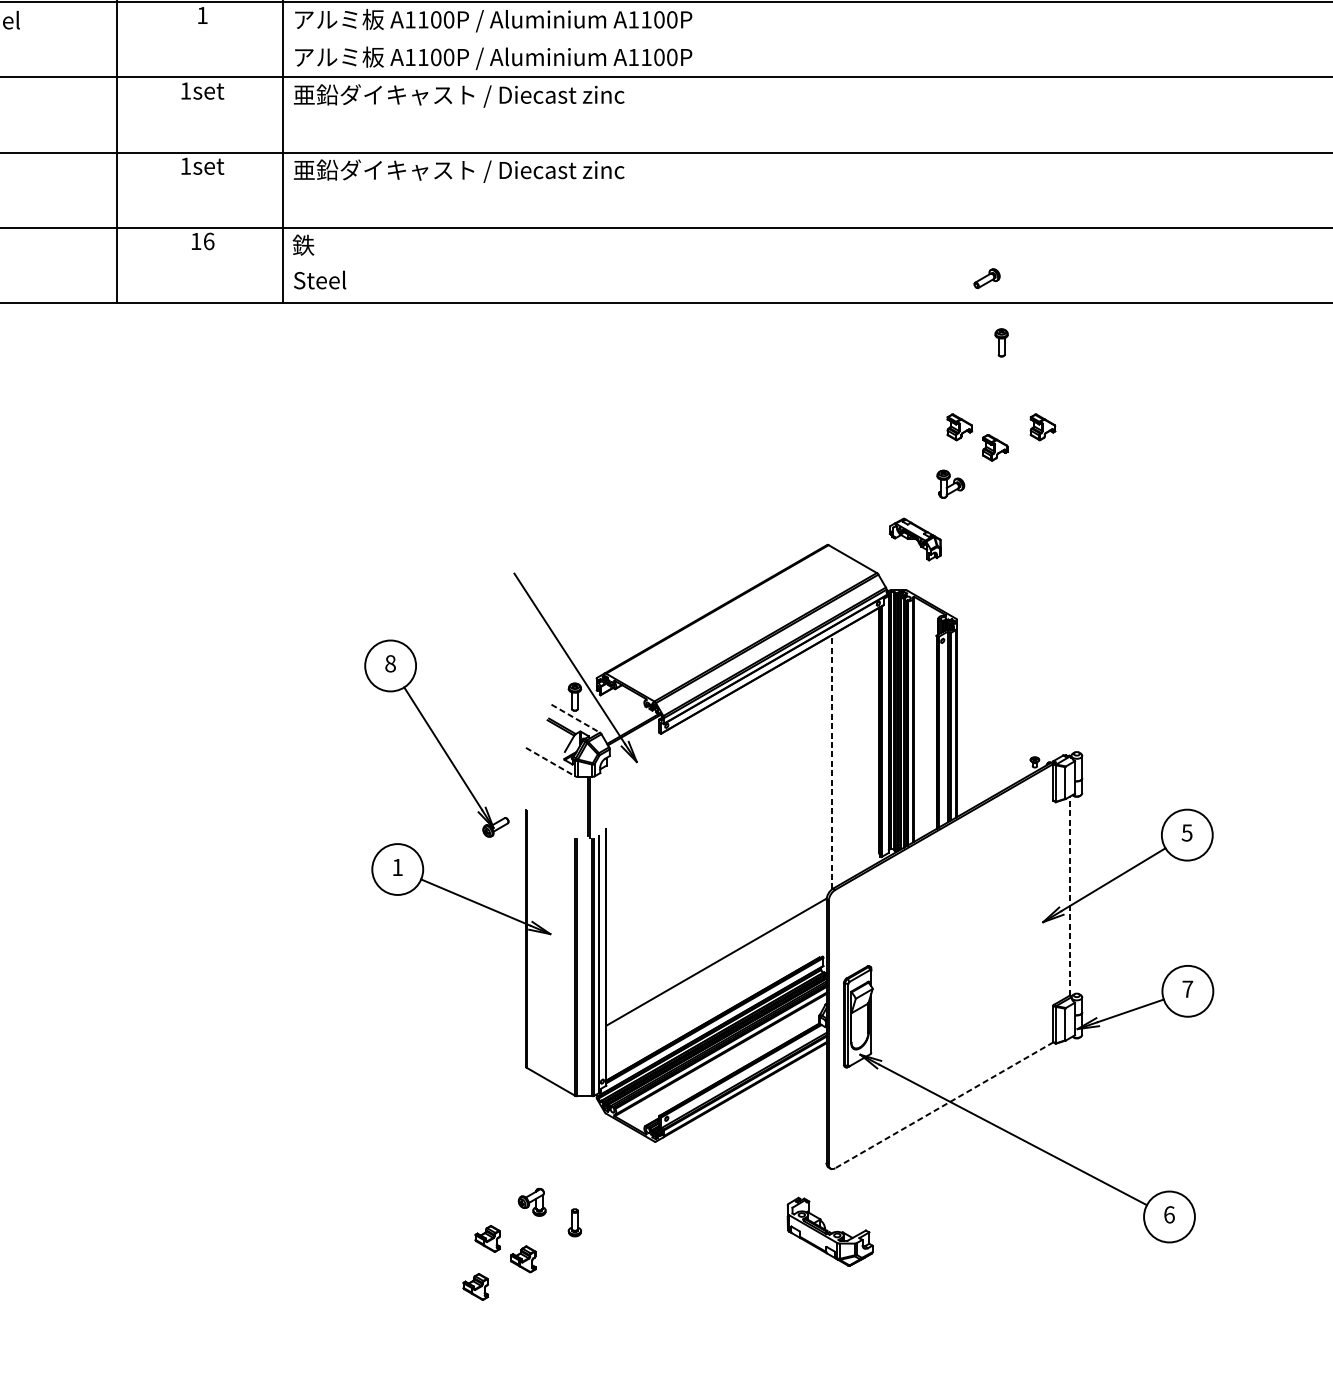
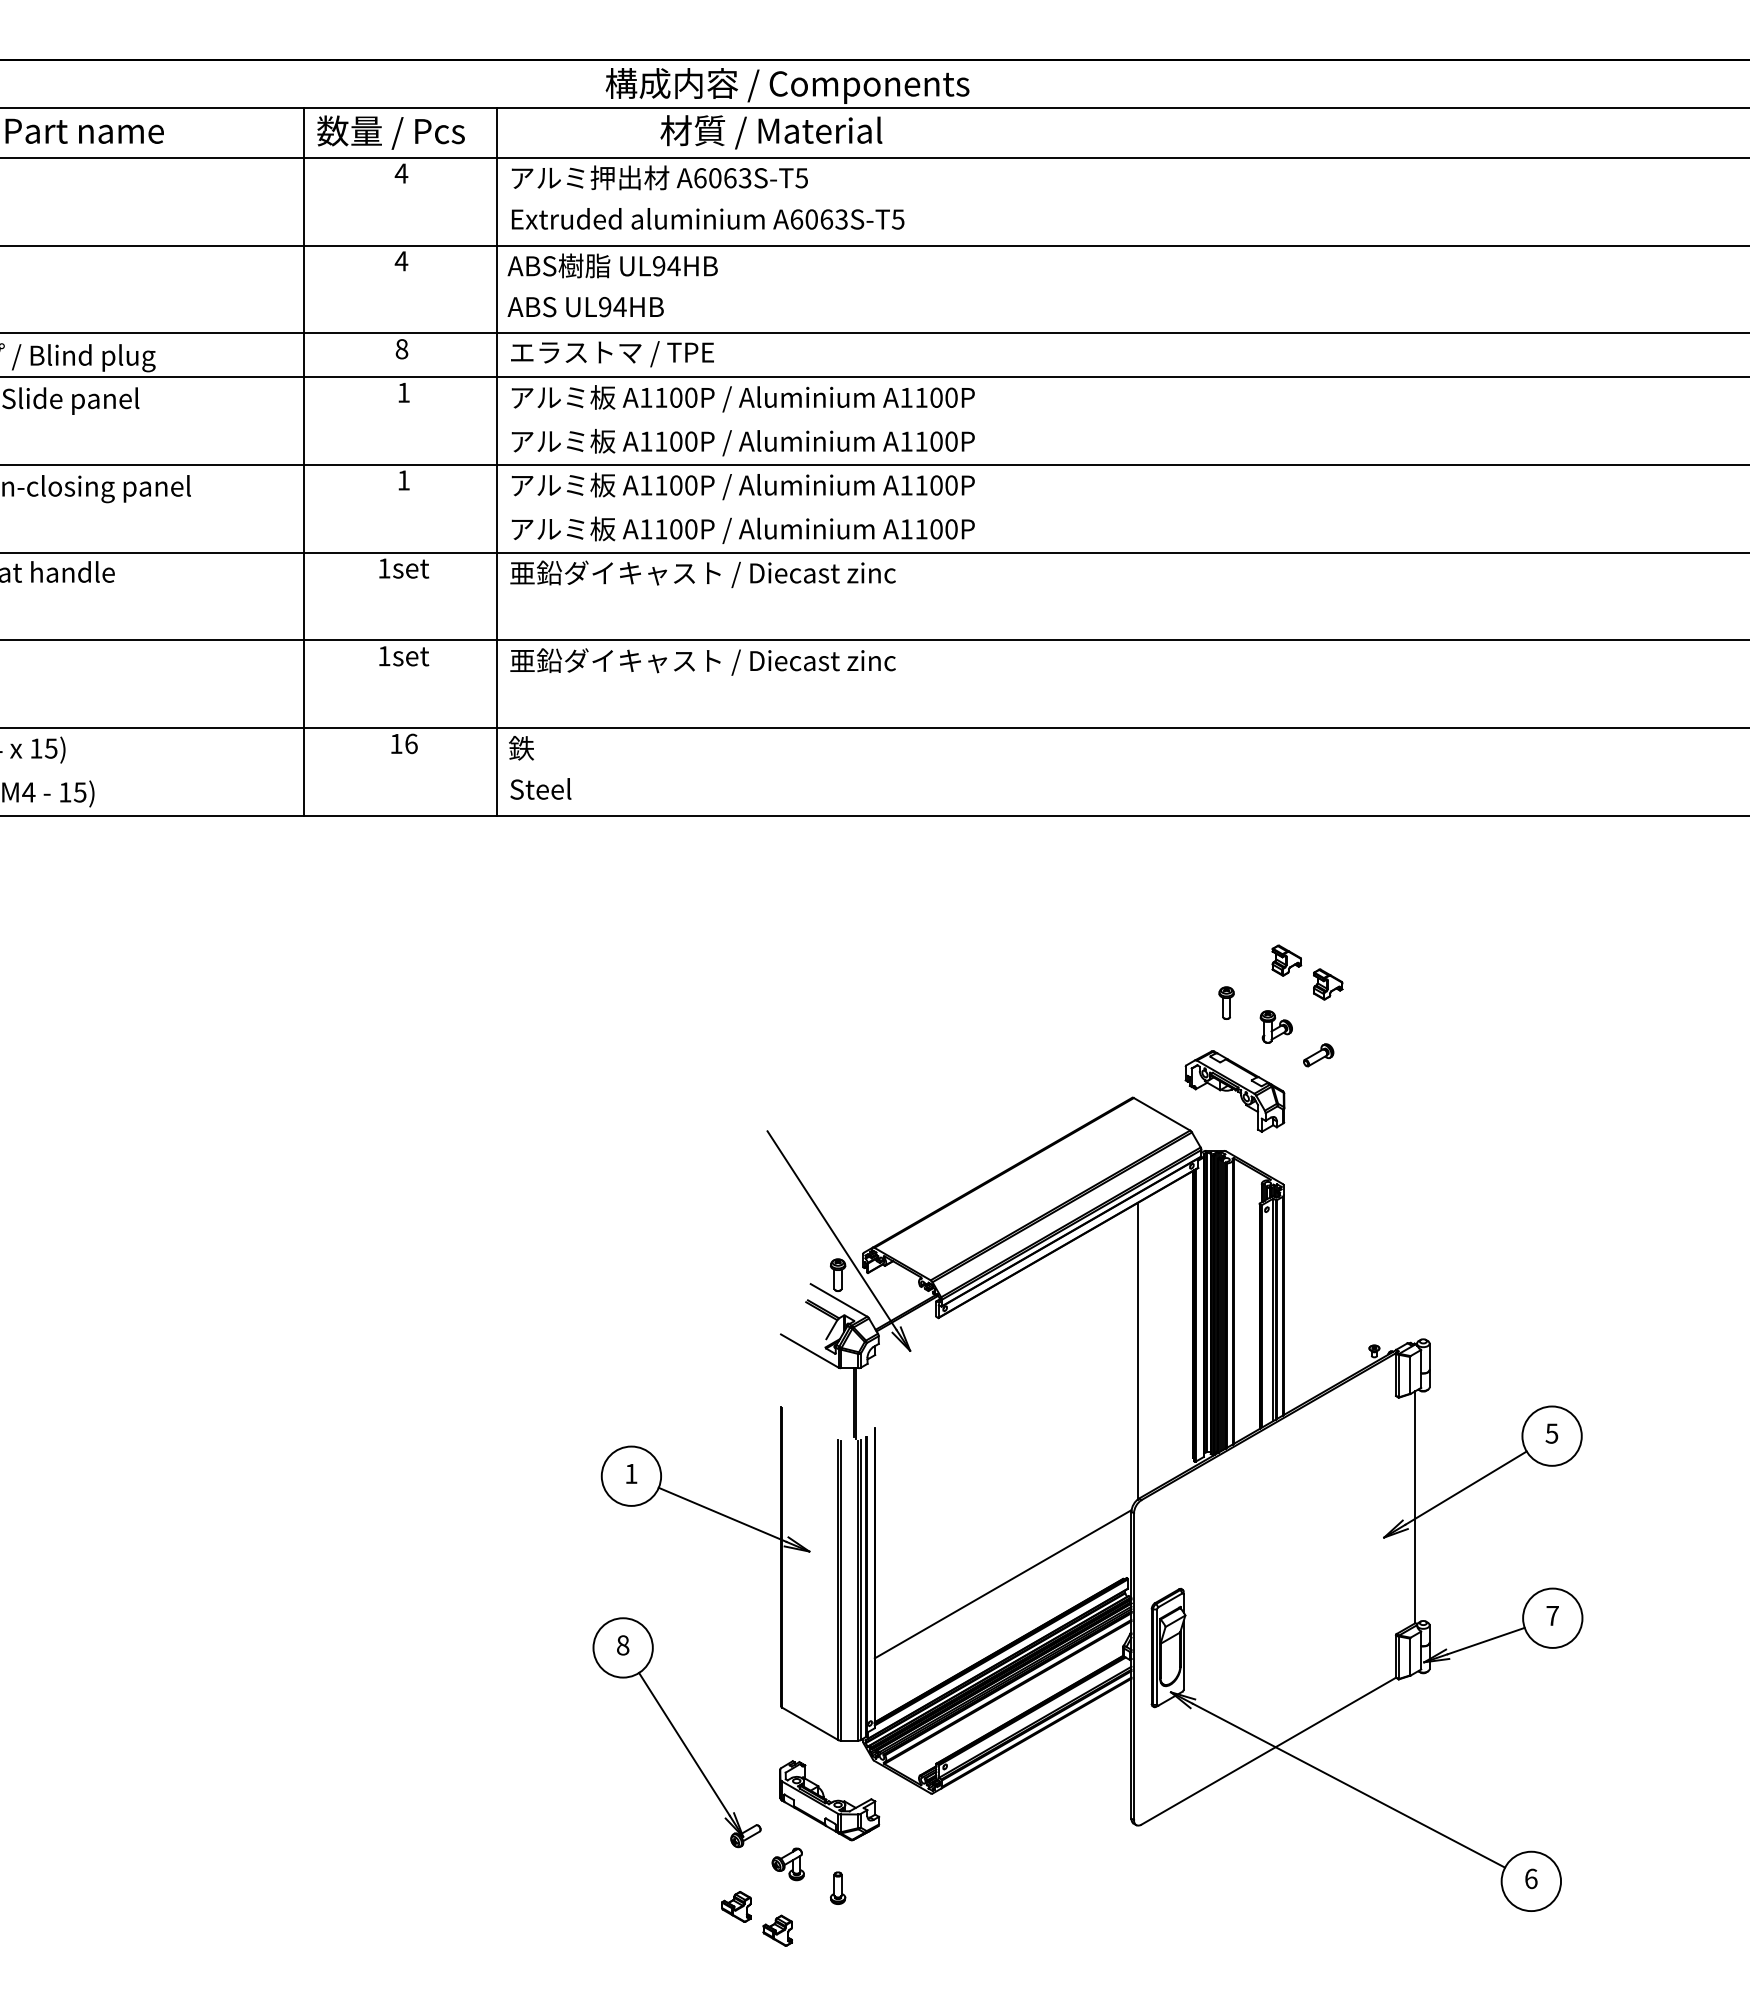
part: (986, 278) -> (1318, 1055), moved
part: (1001, 342) -> (1226, 1002), moved
part: (1042, 427) -> (1383, 960), removed
part: (914, 539) -> (1234, 1091), size x1.67
line: (576, 718) -> (839, 1300), dashed -> solid
part: (436, 738) -> (676, 1732), moved
line: (831, 761) -> (1137, 1350), dashed -> solid
line: (551, 762) -> (810, 1351), dashed -> solid
line: (1070, 895) -> (1415, 1506), dashed -> solid
line: (944, 1105) -> (1268, 1751), dashed -> solid
part: (830, 1231) -> (829, 1800), moved
part: (475, 1286) -> (722, 1962), removed

